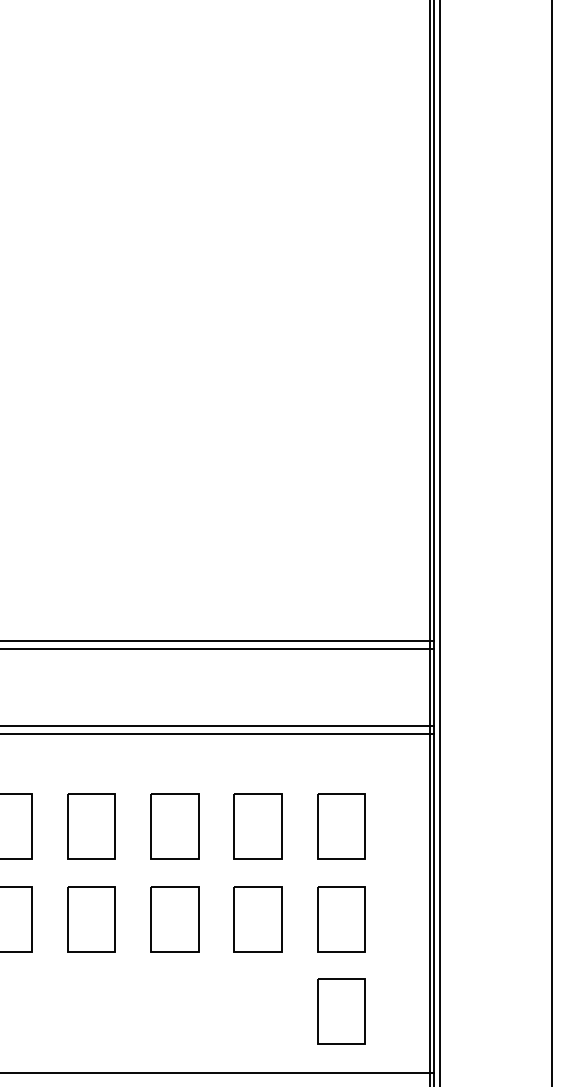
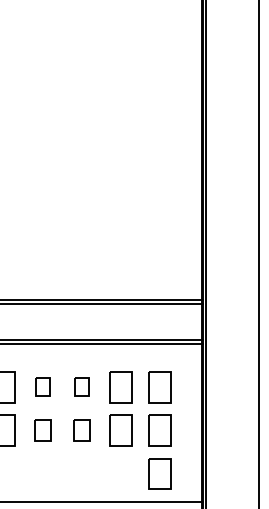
part: (90, 827) -> (42, 387), size x0.6
part: (173, 827) -> (81, 387), size x0.6
part: (90, 919) -> (42, 430), size x0.7
part: (173, 919) -> (81, 430), size x0.7

